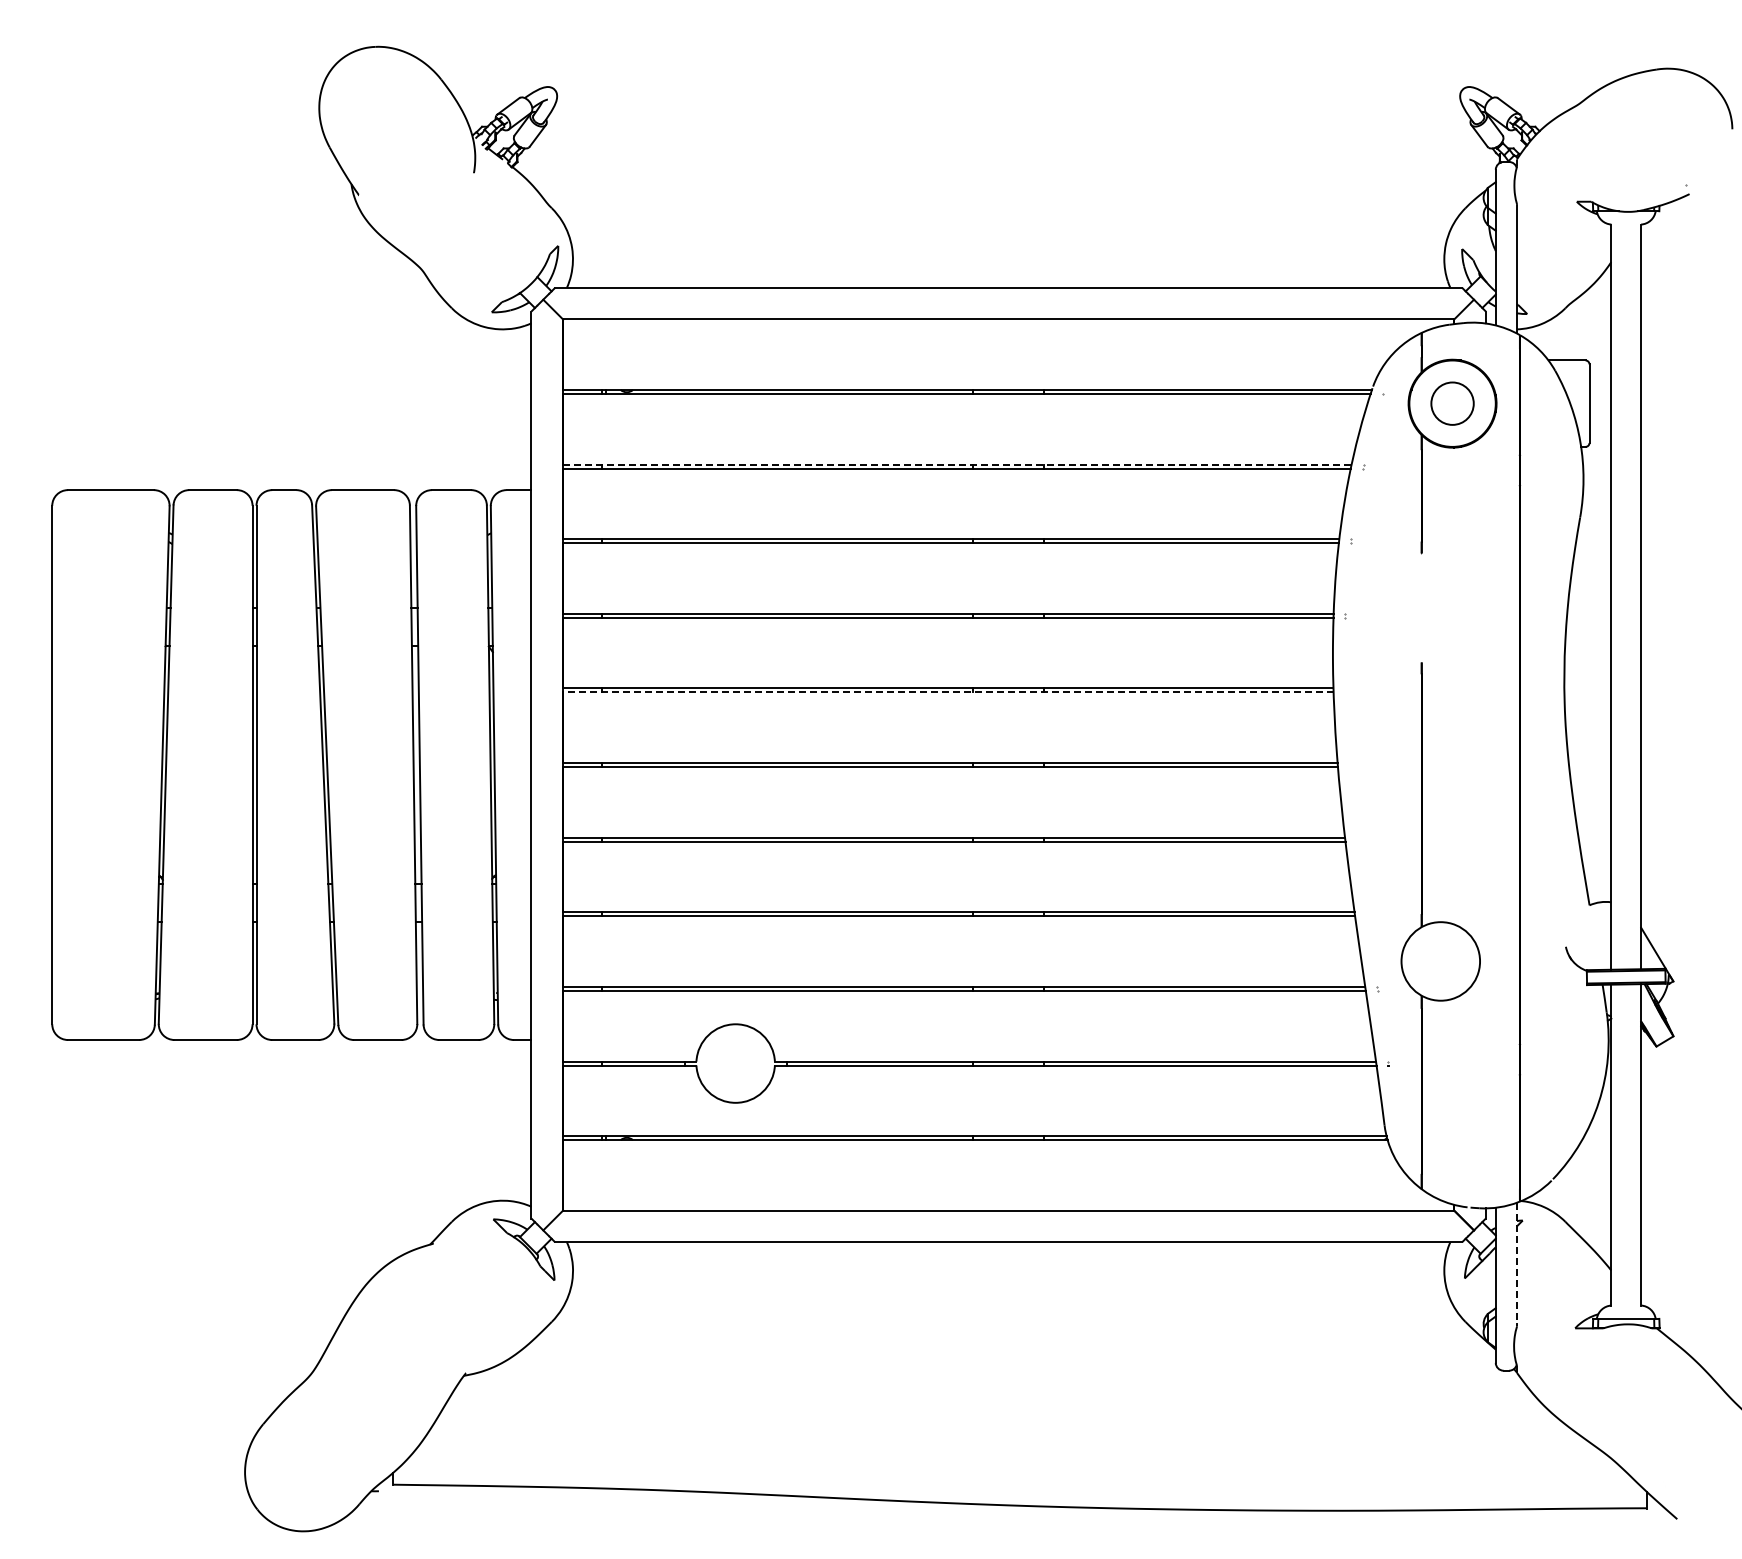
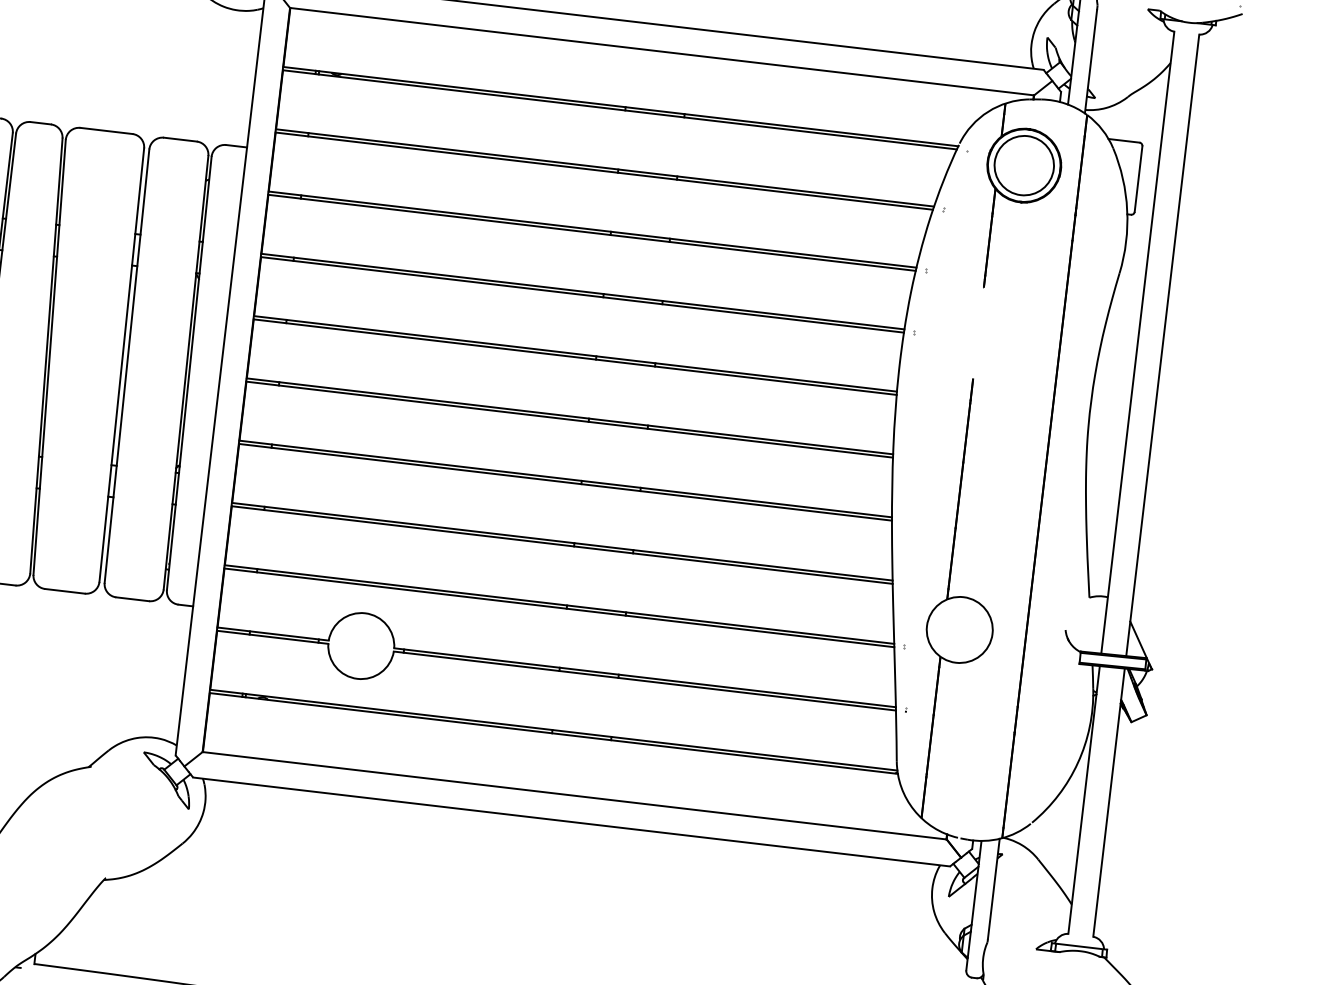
circle: (1452, 403) -> (1024, 165), size x1.67
line: (957, 464) -> (605, 167), dashed -> solid
line: (947, 692) -> (574, 357), dashed -> solid
line: (1516, 1263) -> (993, 889), dashed -> solid

